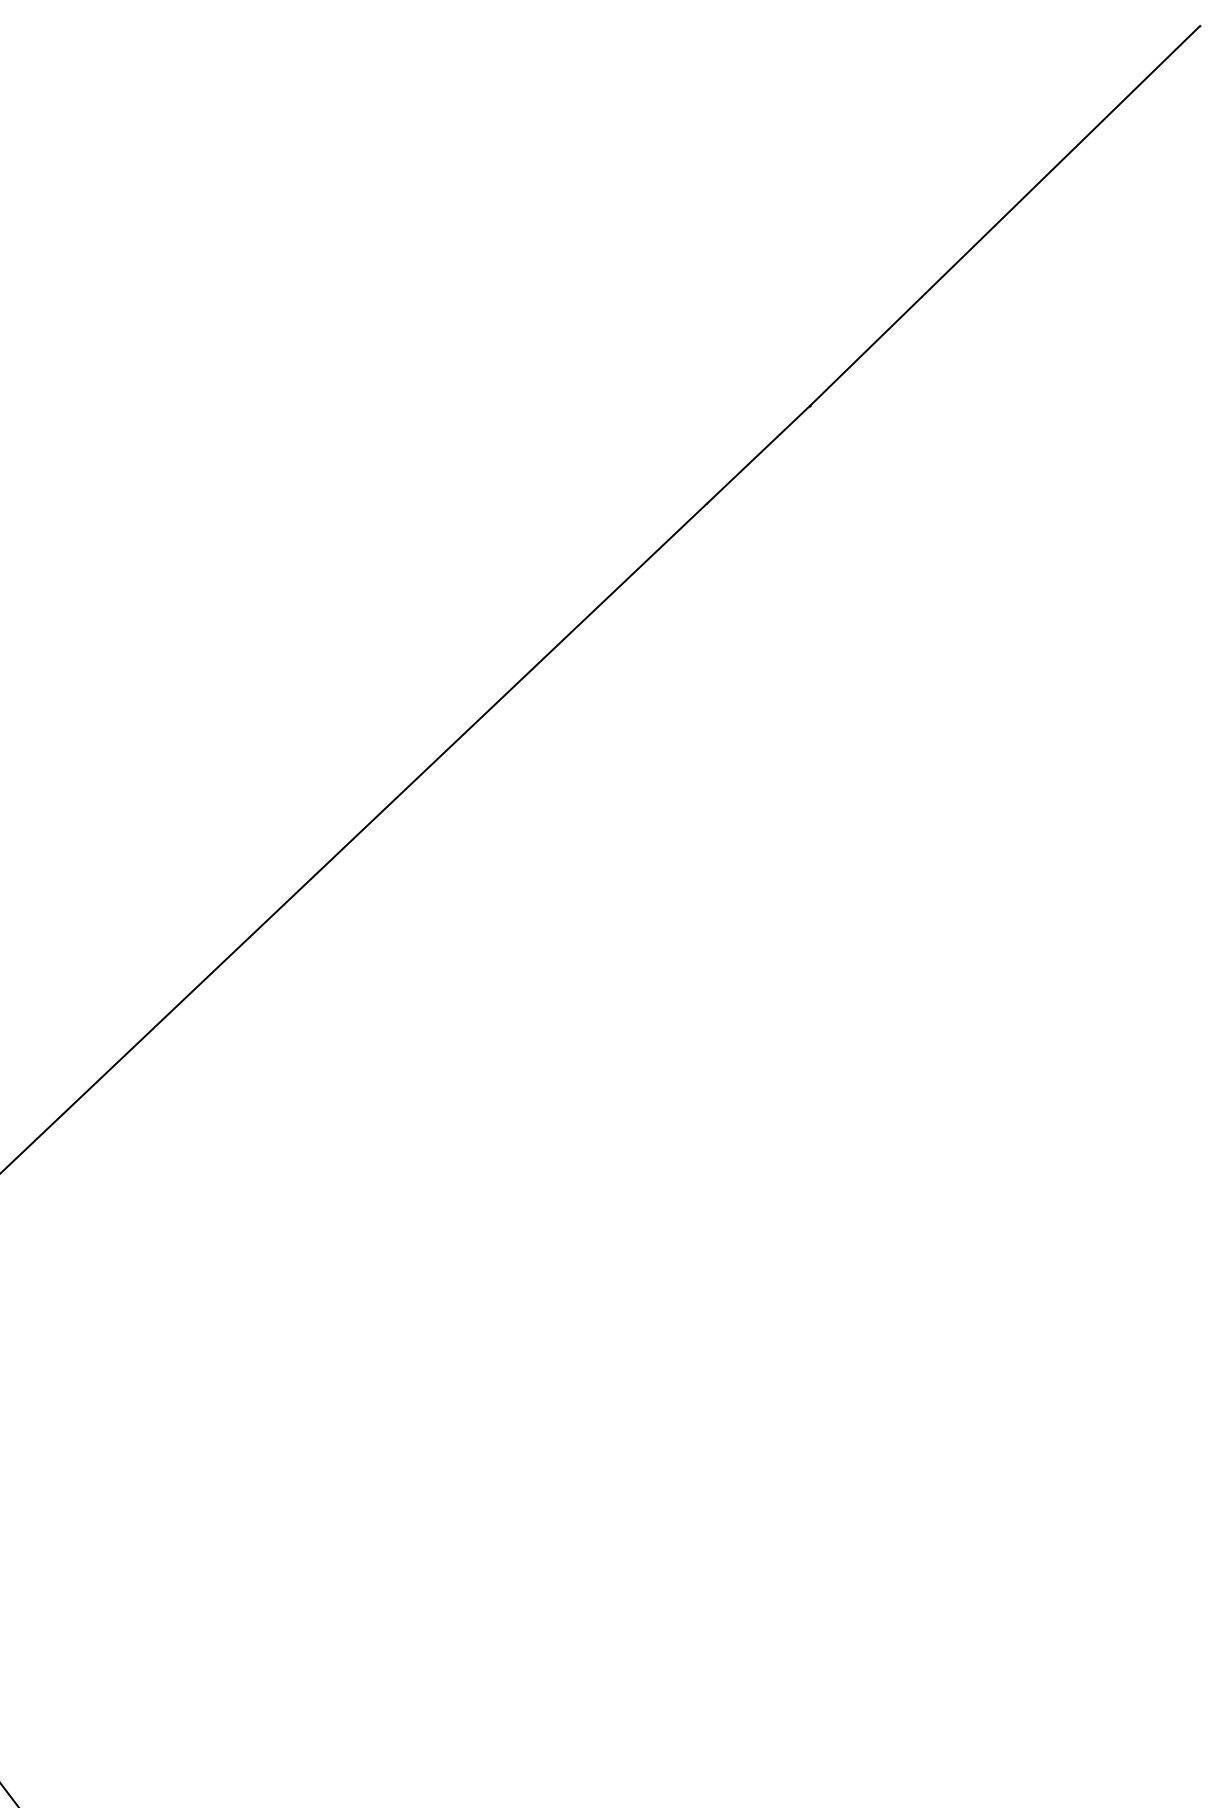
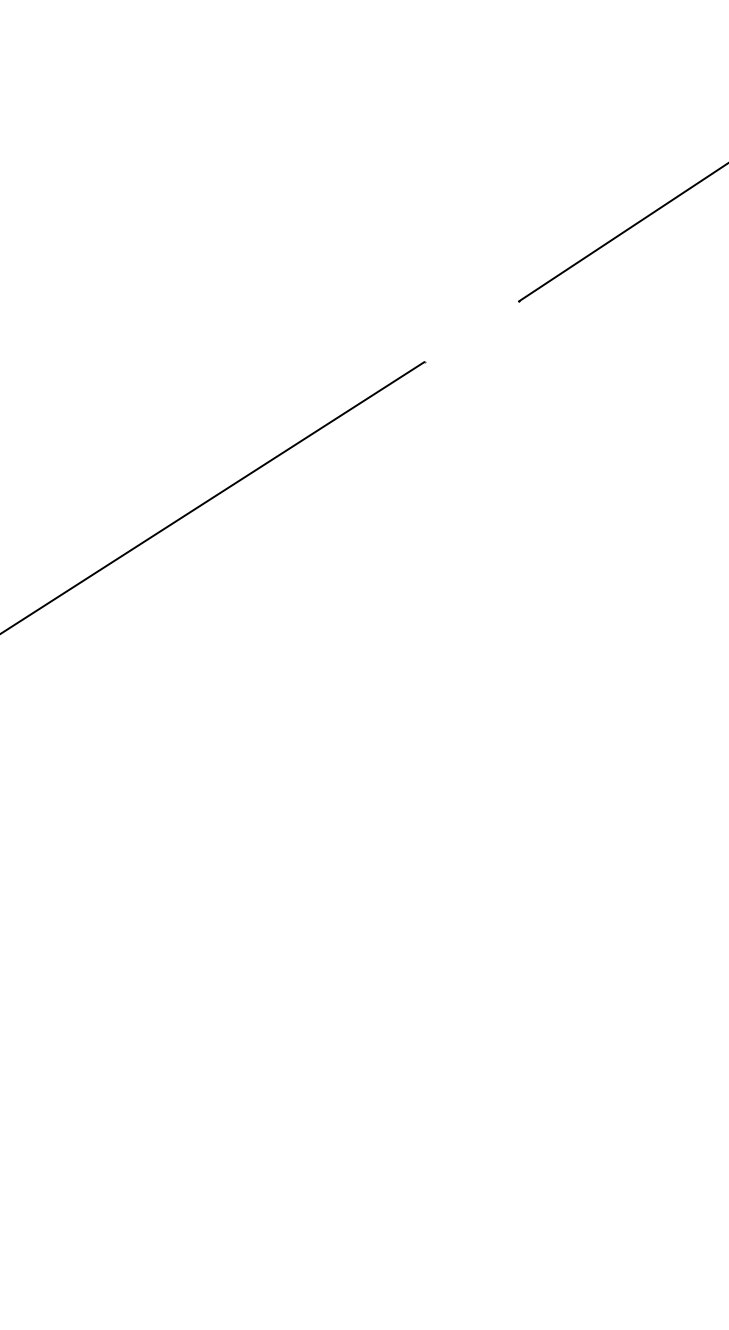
line: (758, 454) -> (471, 331), removed

